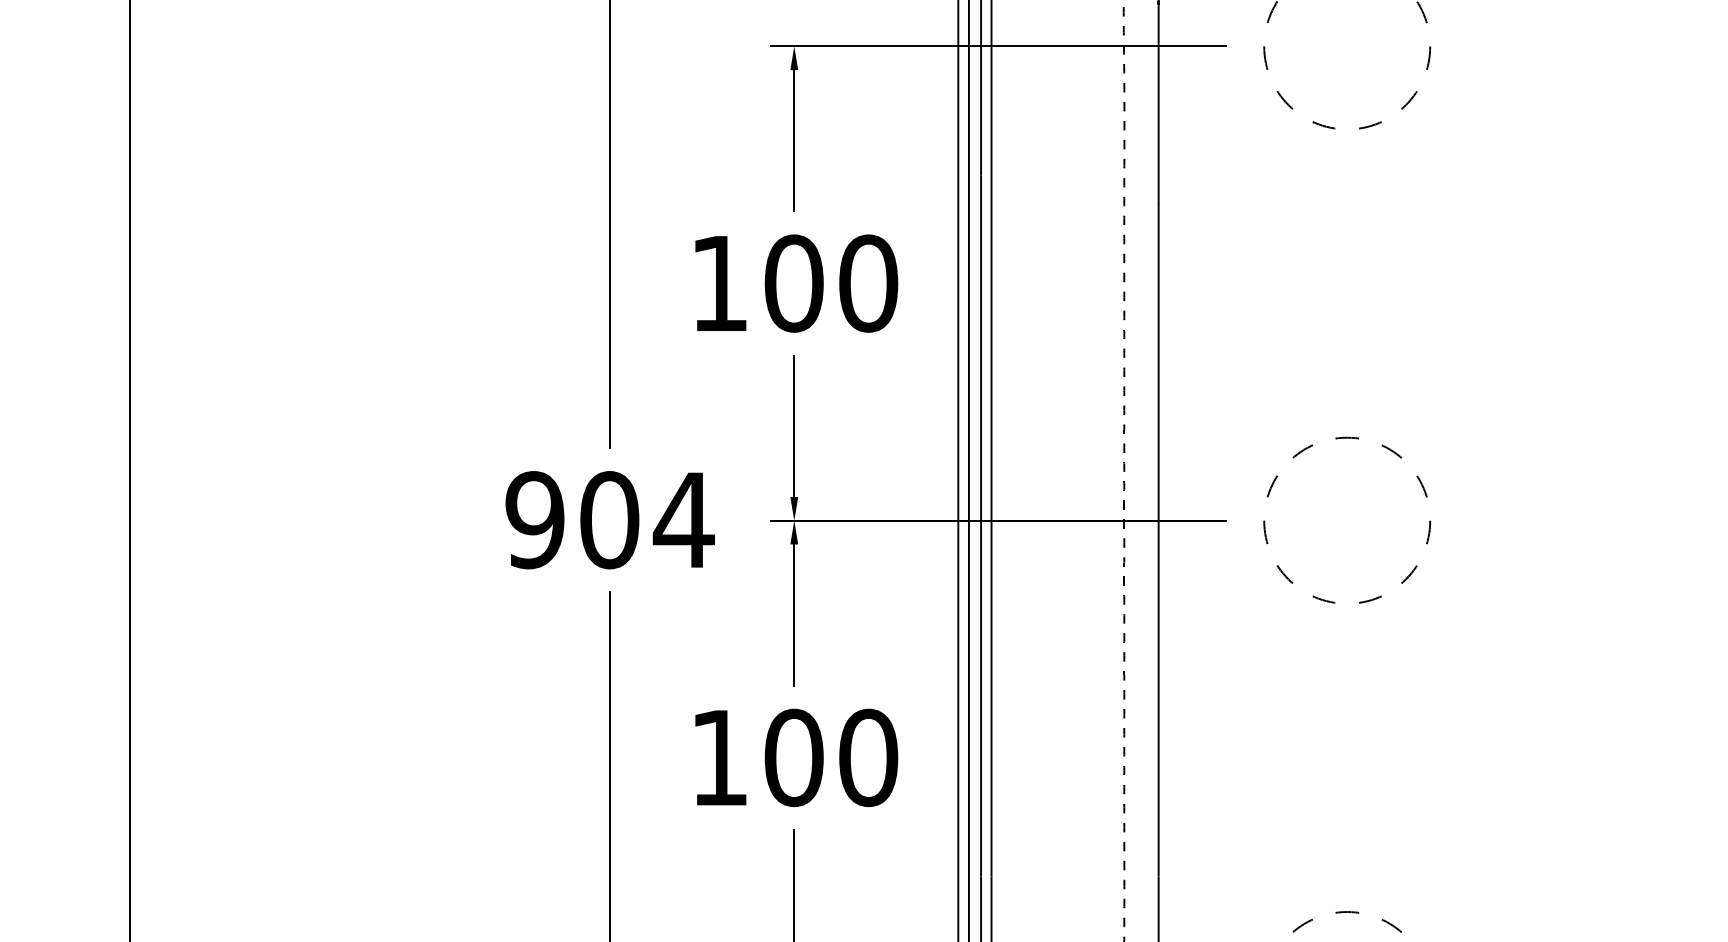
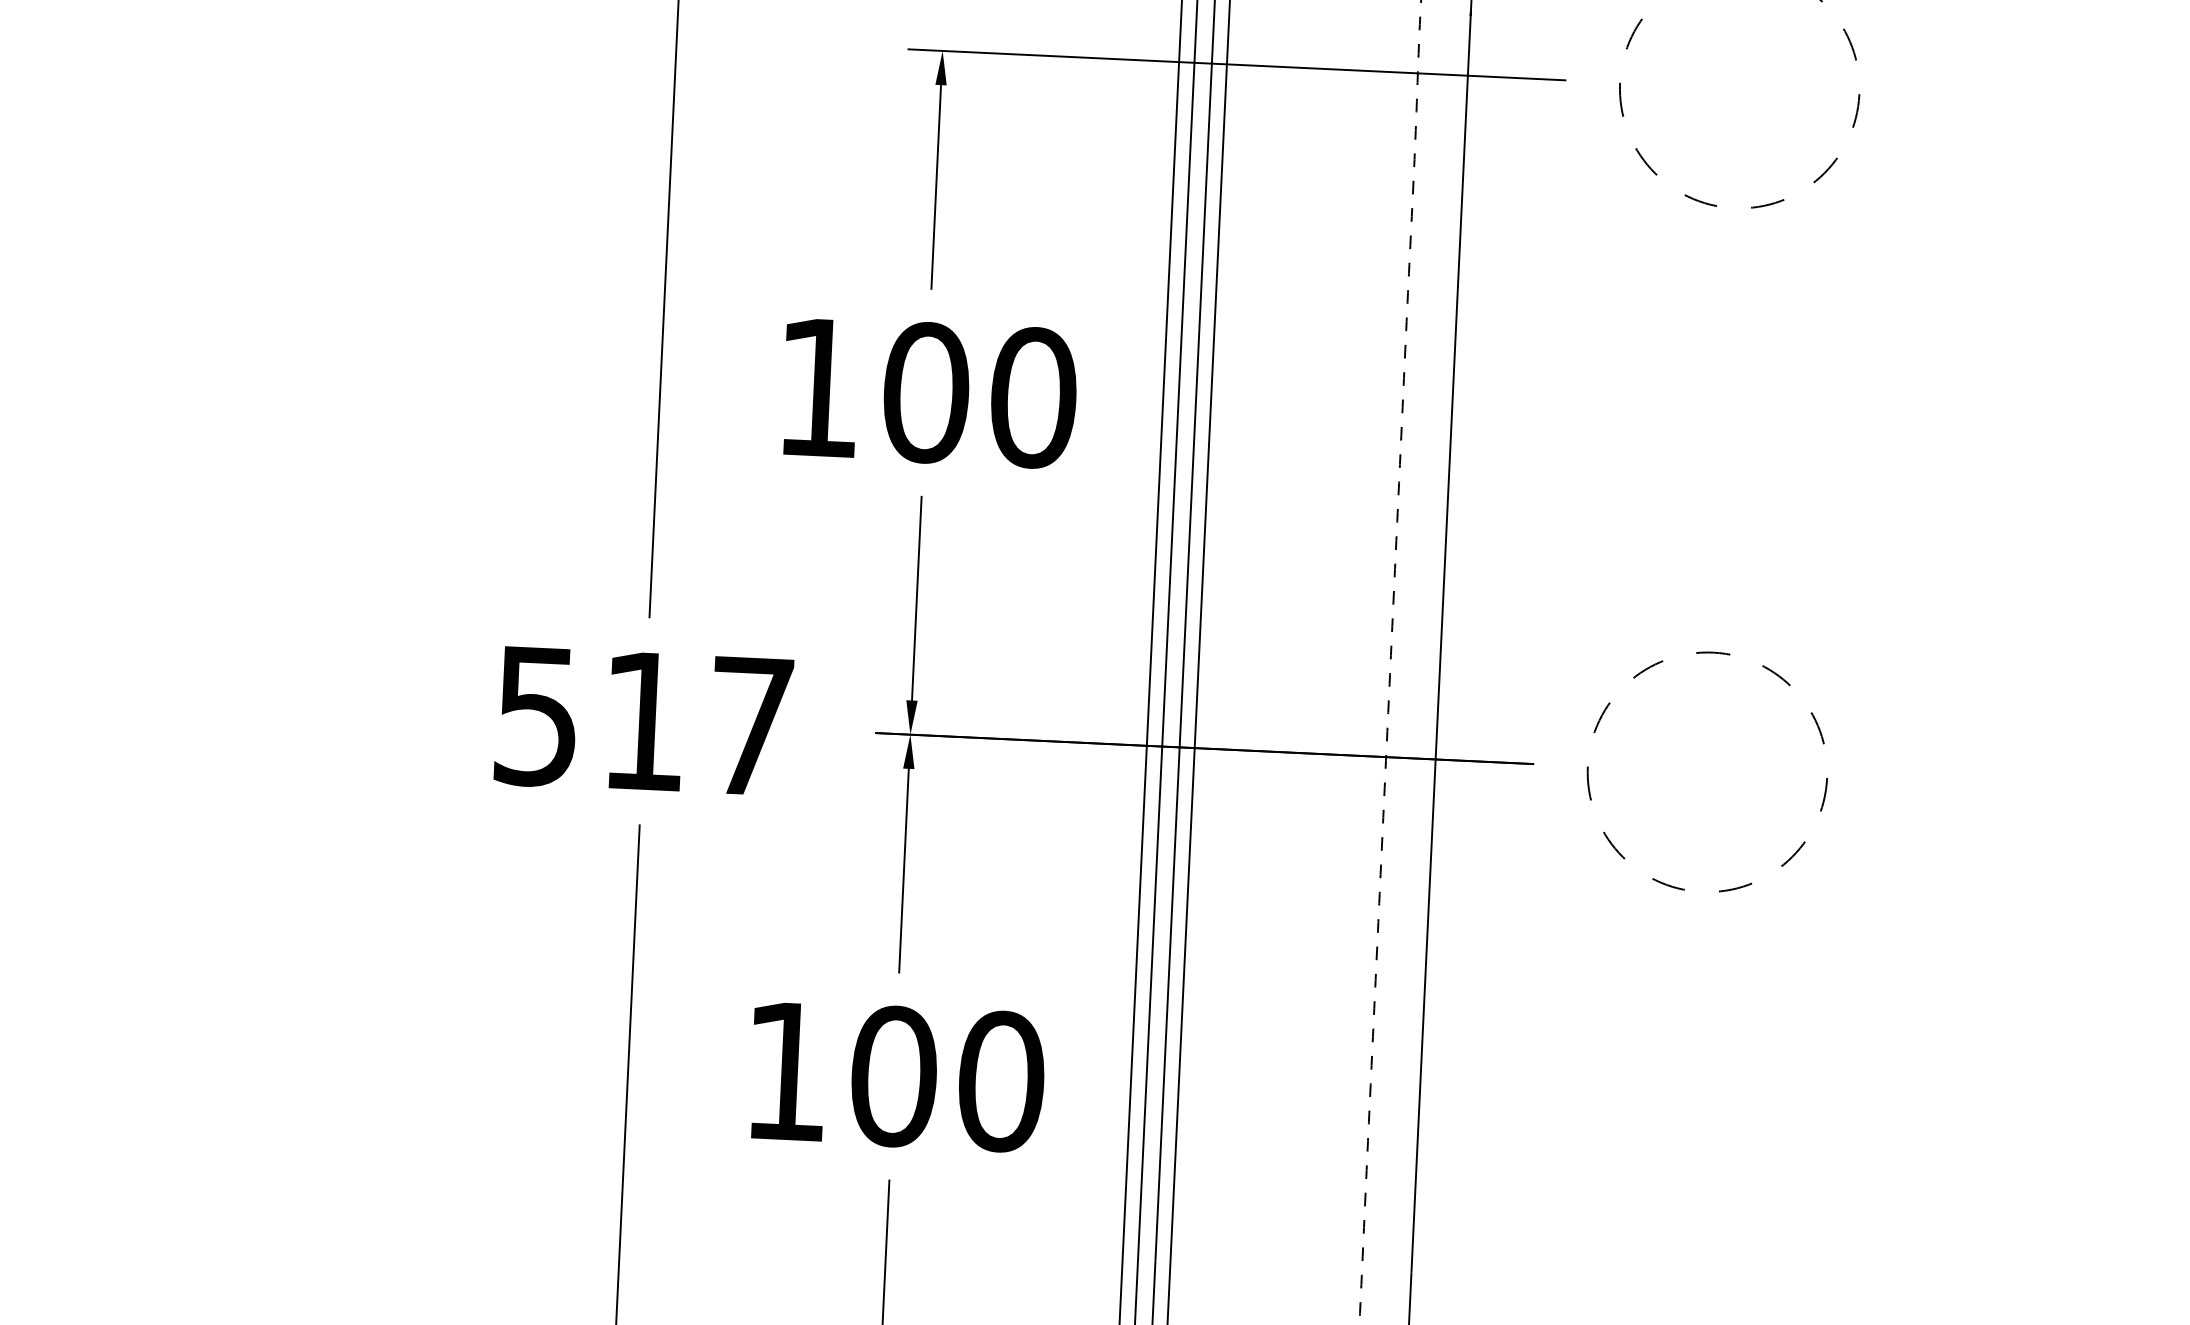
text: (609, 520) -> (644, 721), 904 -> 517

